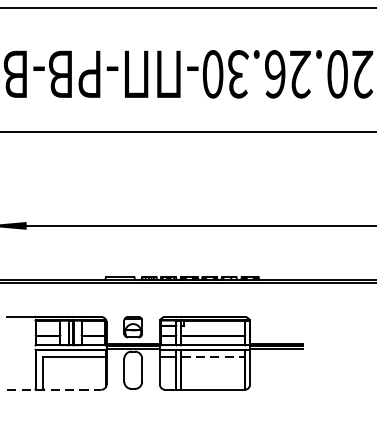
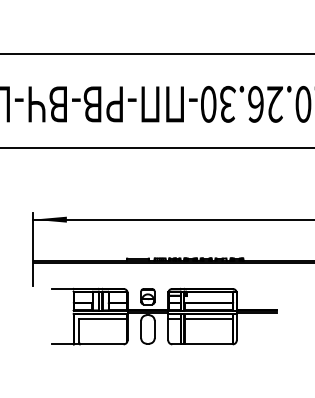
line: (214, 357) -> (209, 319), dashed -> solid
line: (53, 389) -> (87, 344), dashed -> solid

